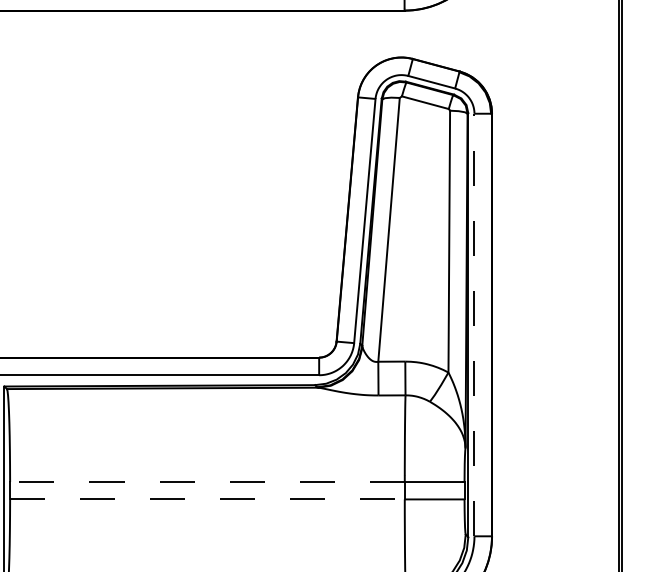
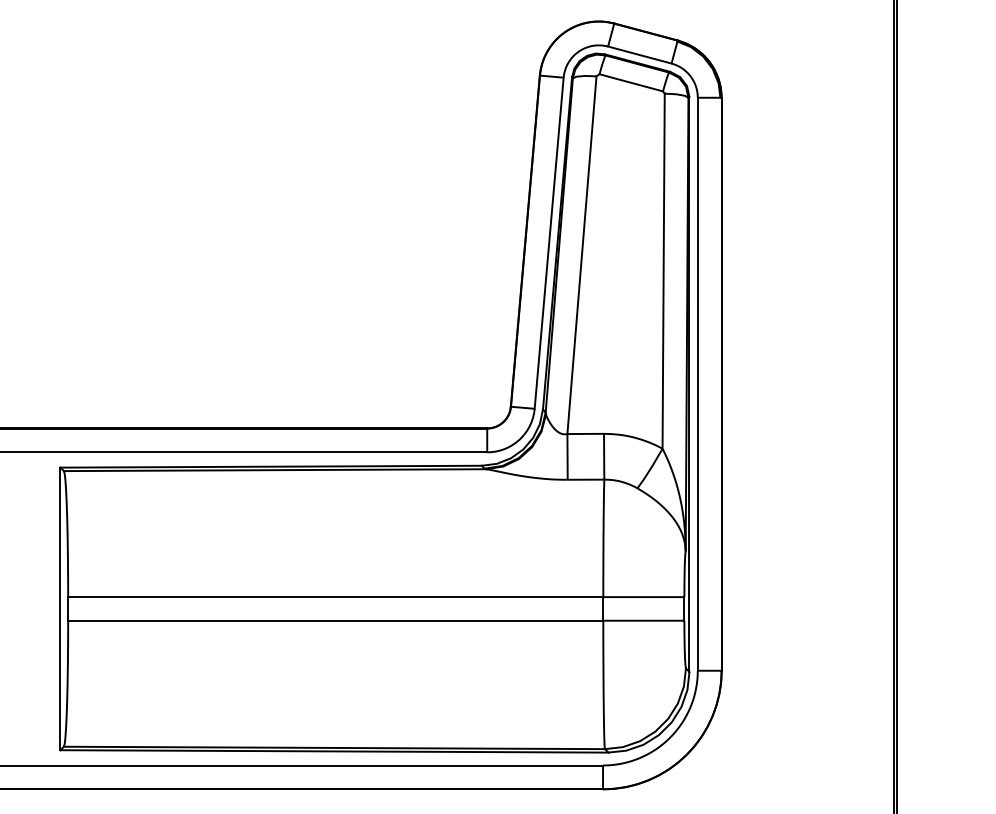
line: (474, 324) -> (697, 383), dashed -> solid
line: (207, 482) -> (335, 597), dashed -> solid
line: (207, 499) -> (335, 620), dashed -> solid

